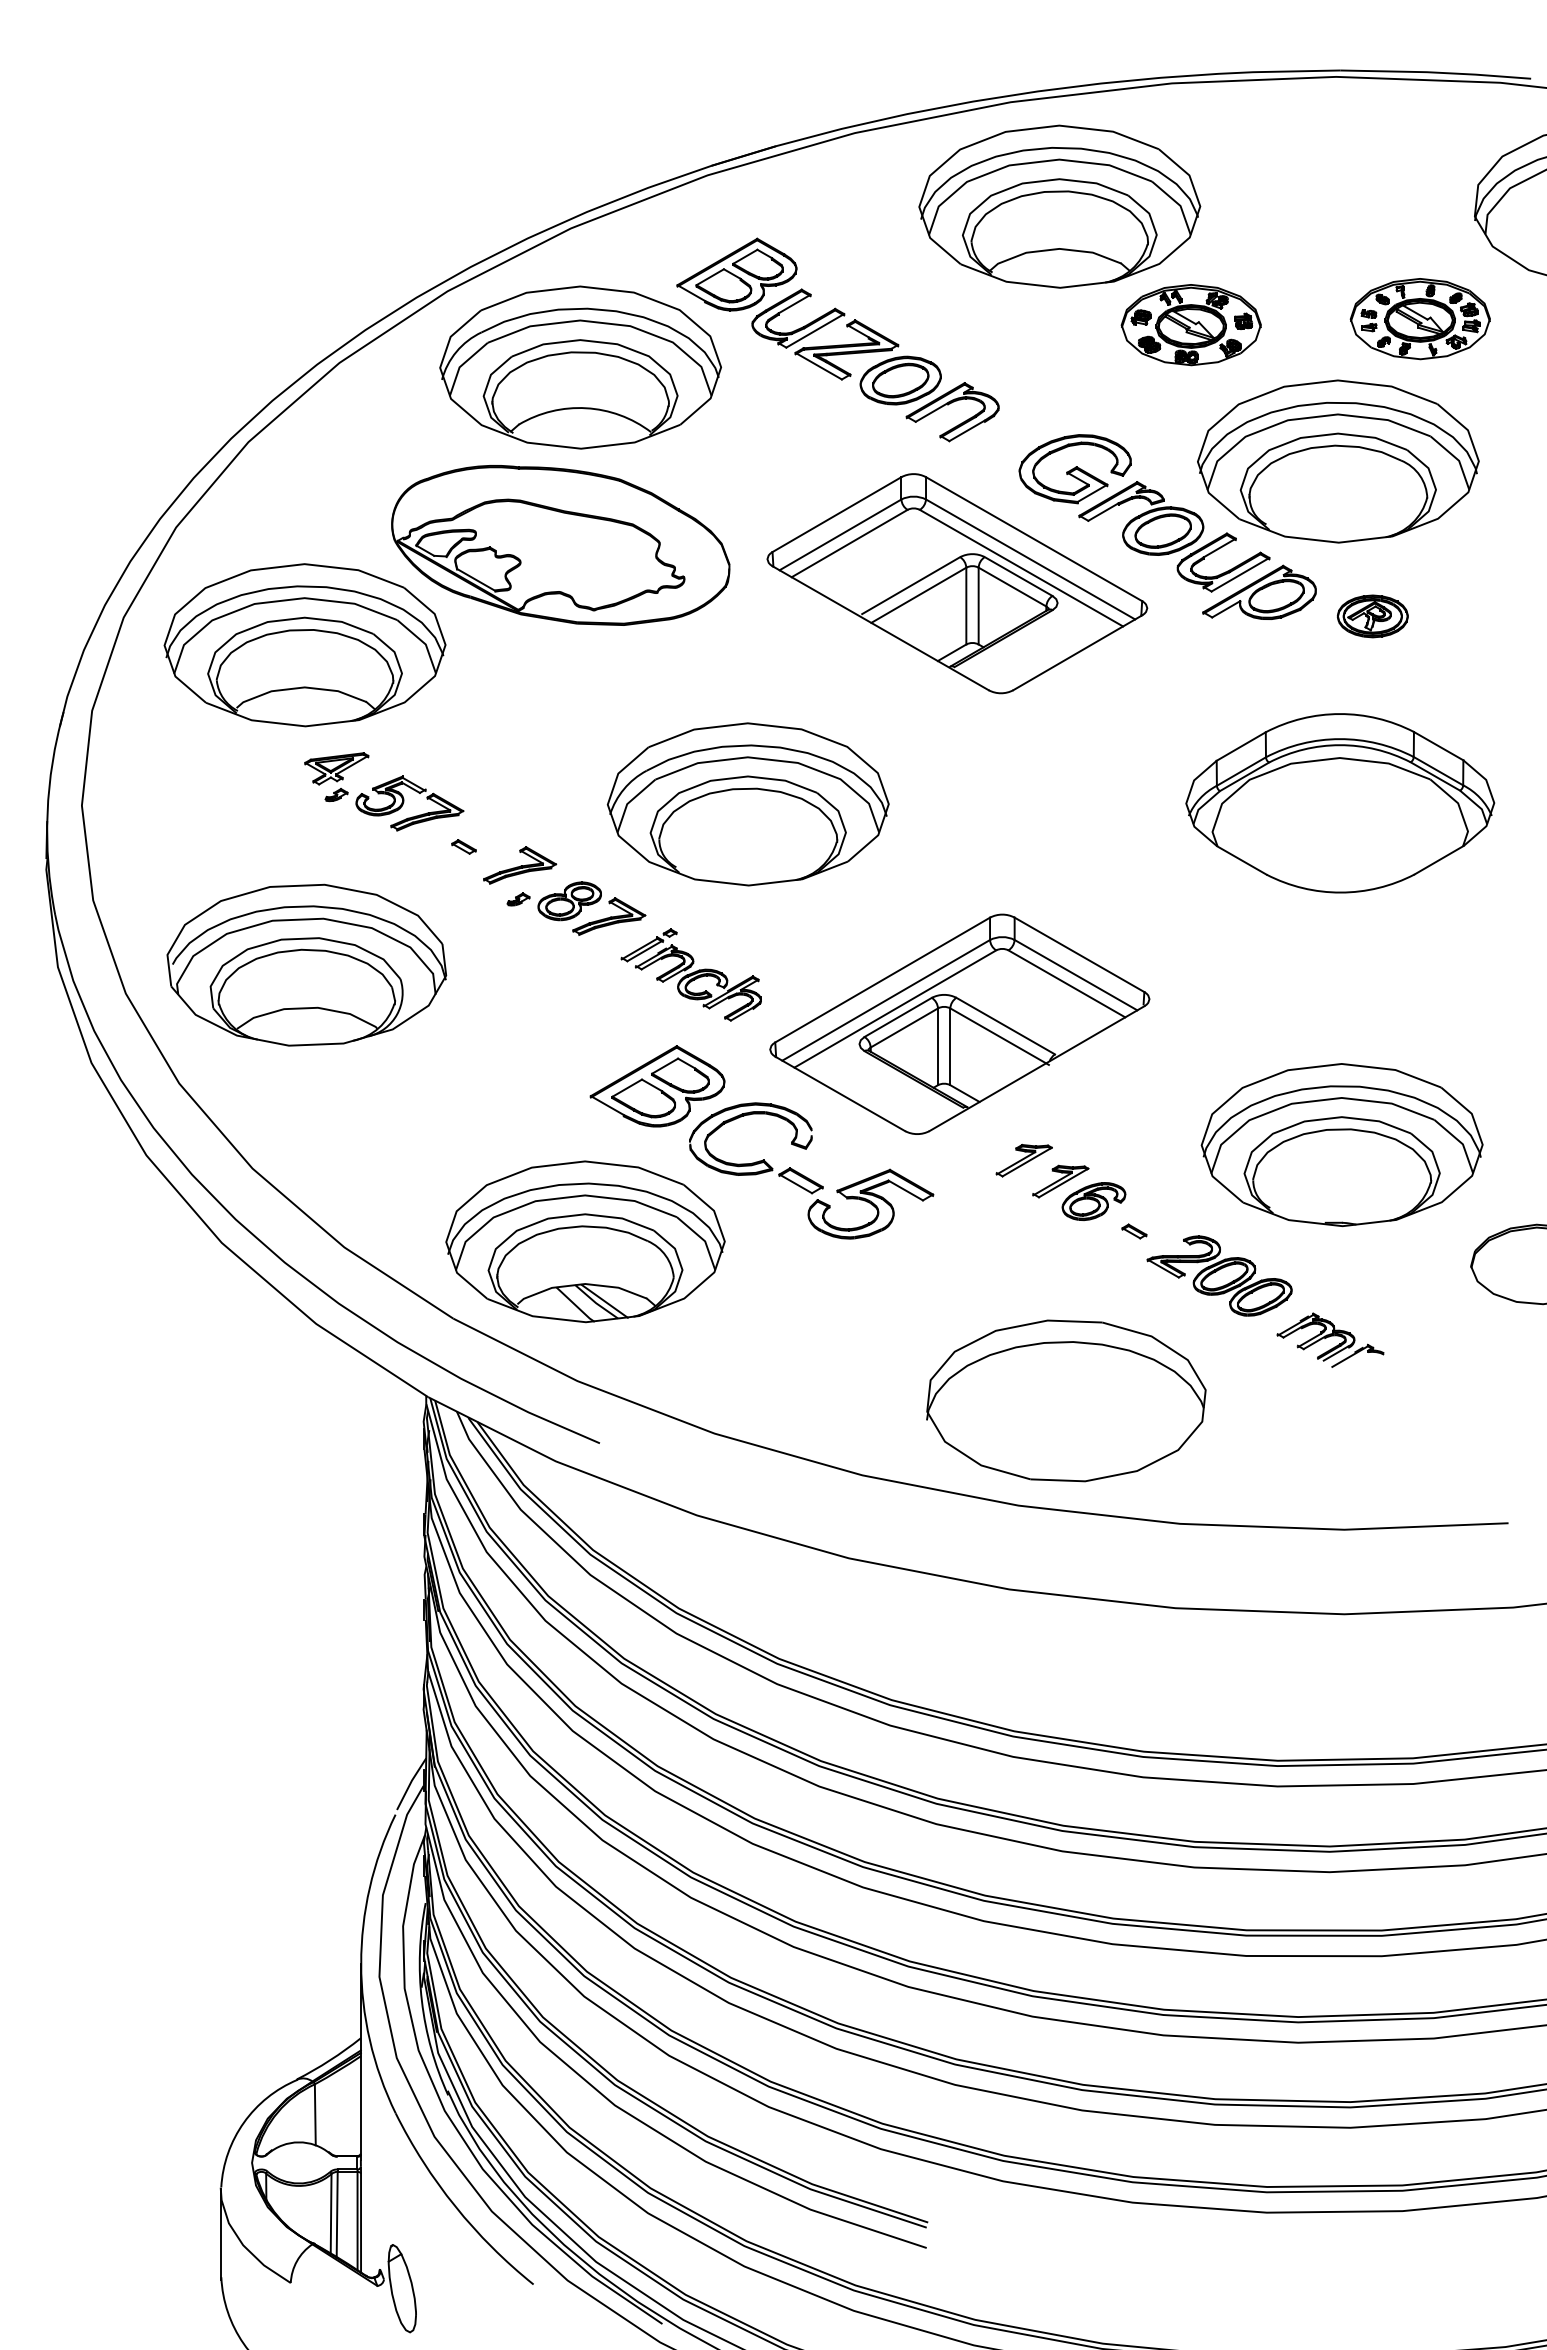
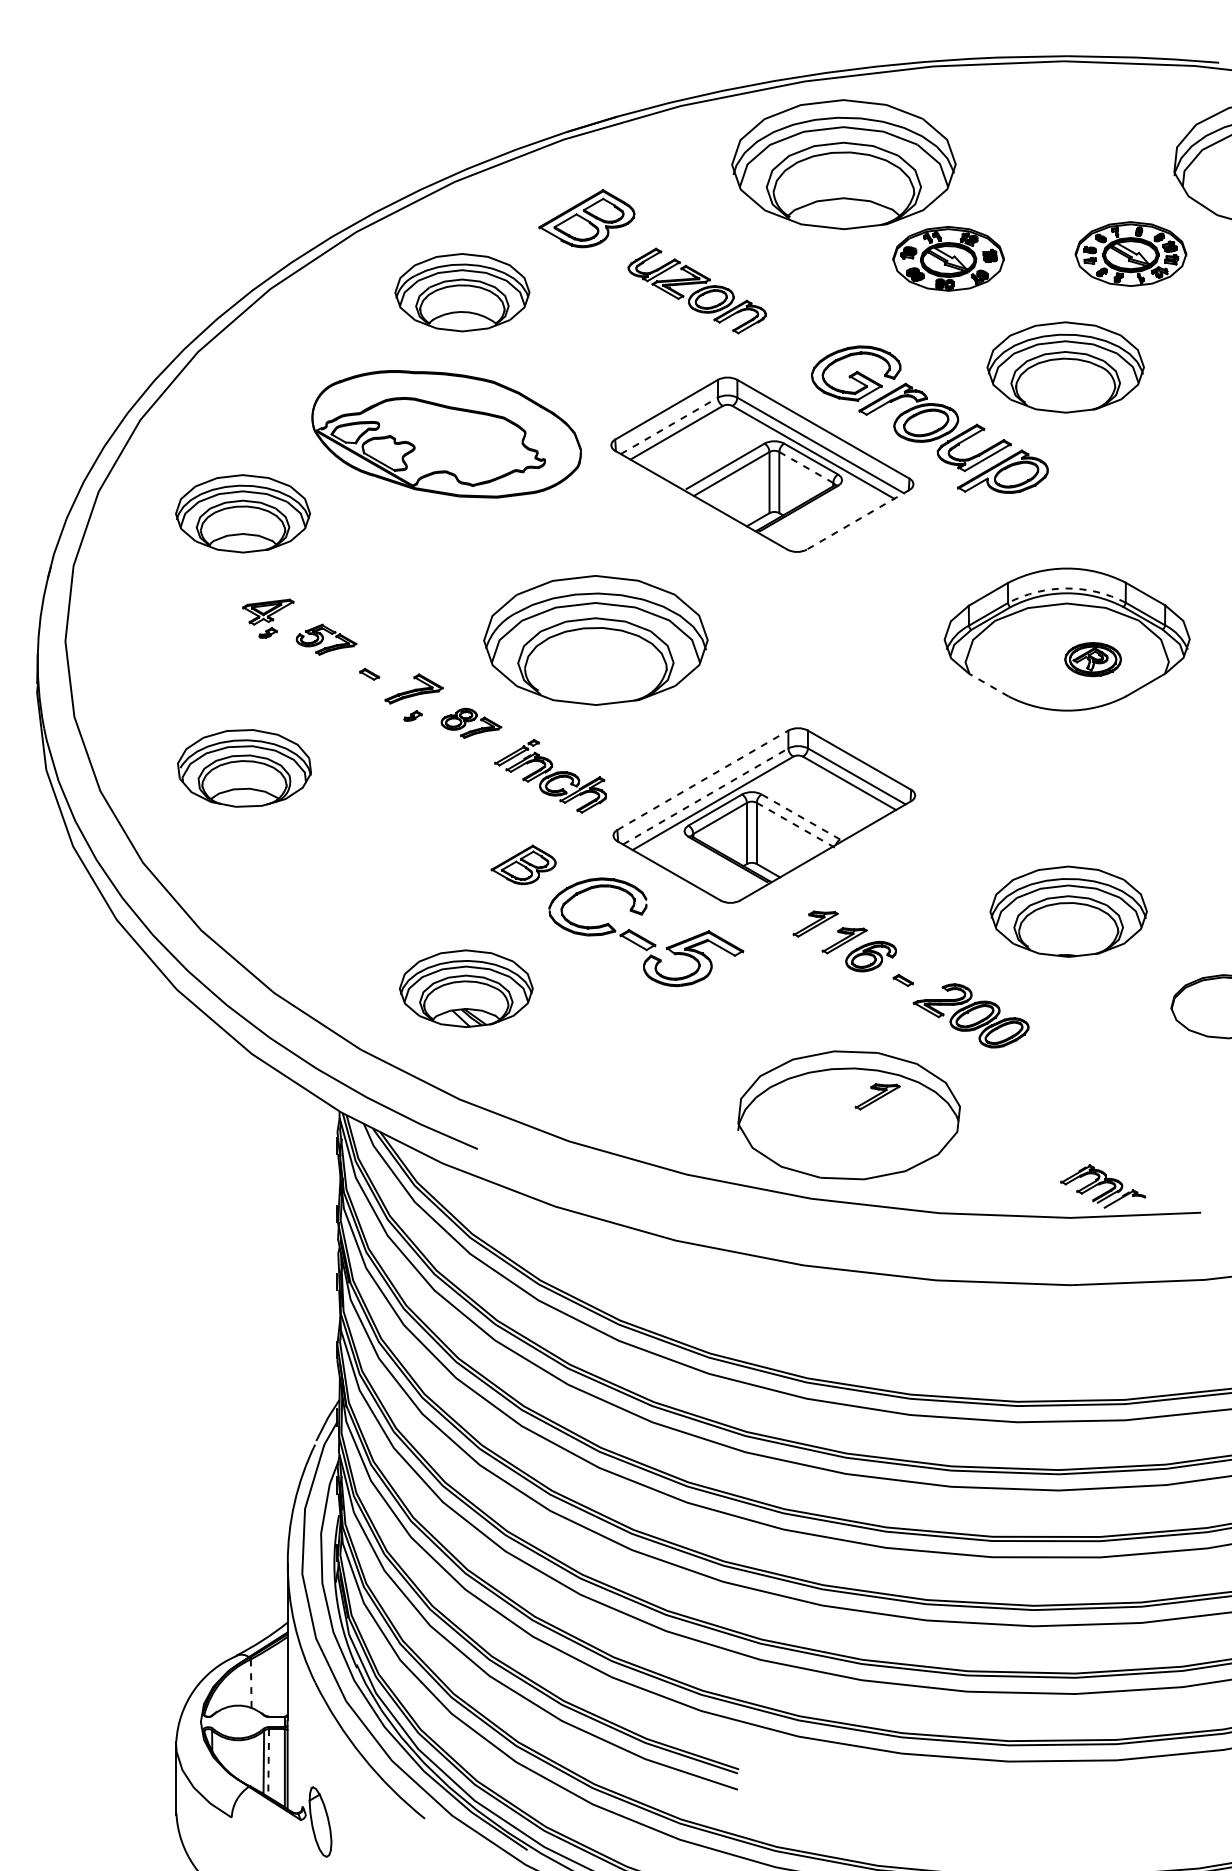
part: (875, 365) -> (697, 291), size x0.7
part: (580, 367) -> (462, 292), size x0.6
part: (1338, 461) -> (1065, 367), size x0.7
line: (840, 534) -> (669, 425), solid -> dashed
line: (1012, 587) -> (806, 467), solid -> dashed
part: (1372, 616) -> (1092, 659), moved
part: (304, 645) -> (242, 513), size x0.6
line: (1077, 652) -> (858, 519), solid -> dashed
arc: (1339, 739) -> (1066, 588), solid -> dashed
part: (409, 803) -> (326, 639), size x0.7
line: (1241, 860) -> (988, 685), solid -> dashed
part: (591, 908) -> (471, 723), size x0.7
part: (306, 964) -> (244, 767), size x0.6
line: (883, 979) -> (703, 779), solid -> dashed
line: (886, 1000) -> (705, 796), solid -> dashed
line: (1005, 1026) -> (800, 817), solid -> dashed
line: (999, 1036) -> (795, 825), solid -> dashed
part: (657, 1086) -> (523, 865), size x0.6
part: (1341, 1145) -> (1068, 912), size x0.7
part: (585, 1241) -> (466, 988), size x0.6
part: (1330, 1339) -> (1103, 1185), moved
part: (1101, 1377) -> (877, 1096), added
line: (315, 2114) -> (251, 1683), solid -> dashed
line: (337, 2215) -> (268, 1763), solid -> dashed

